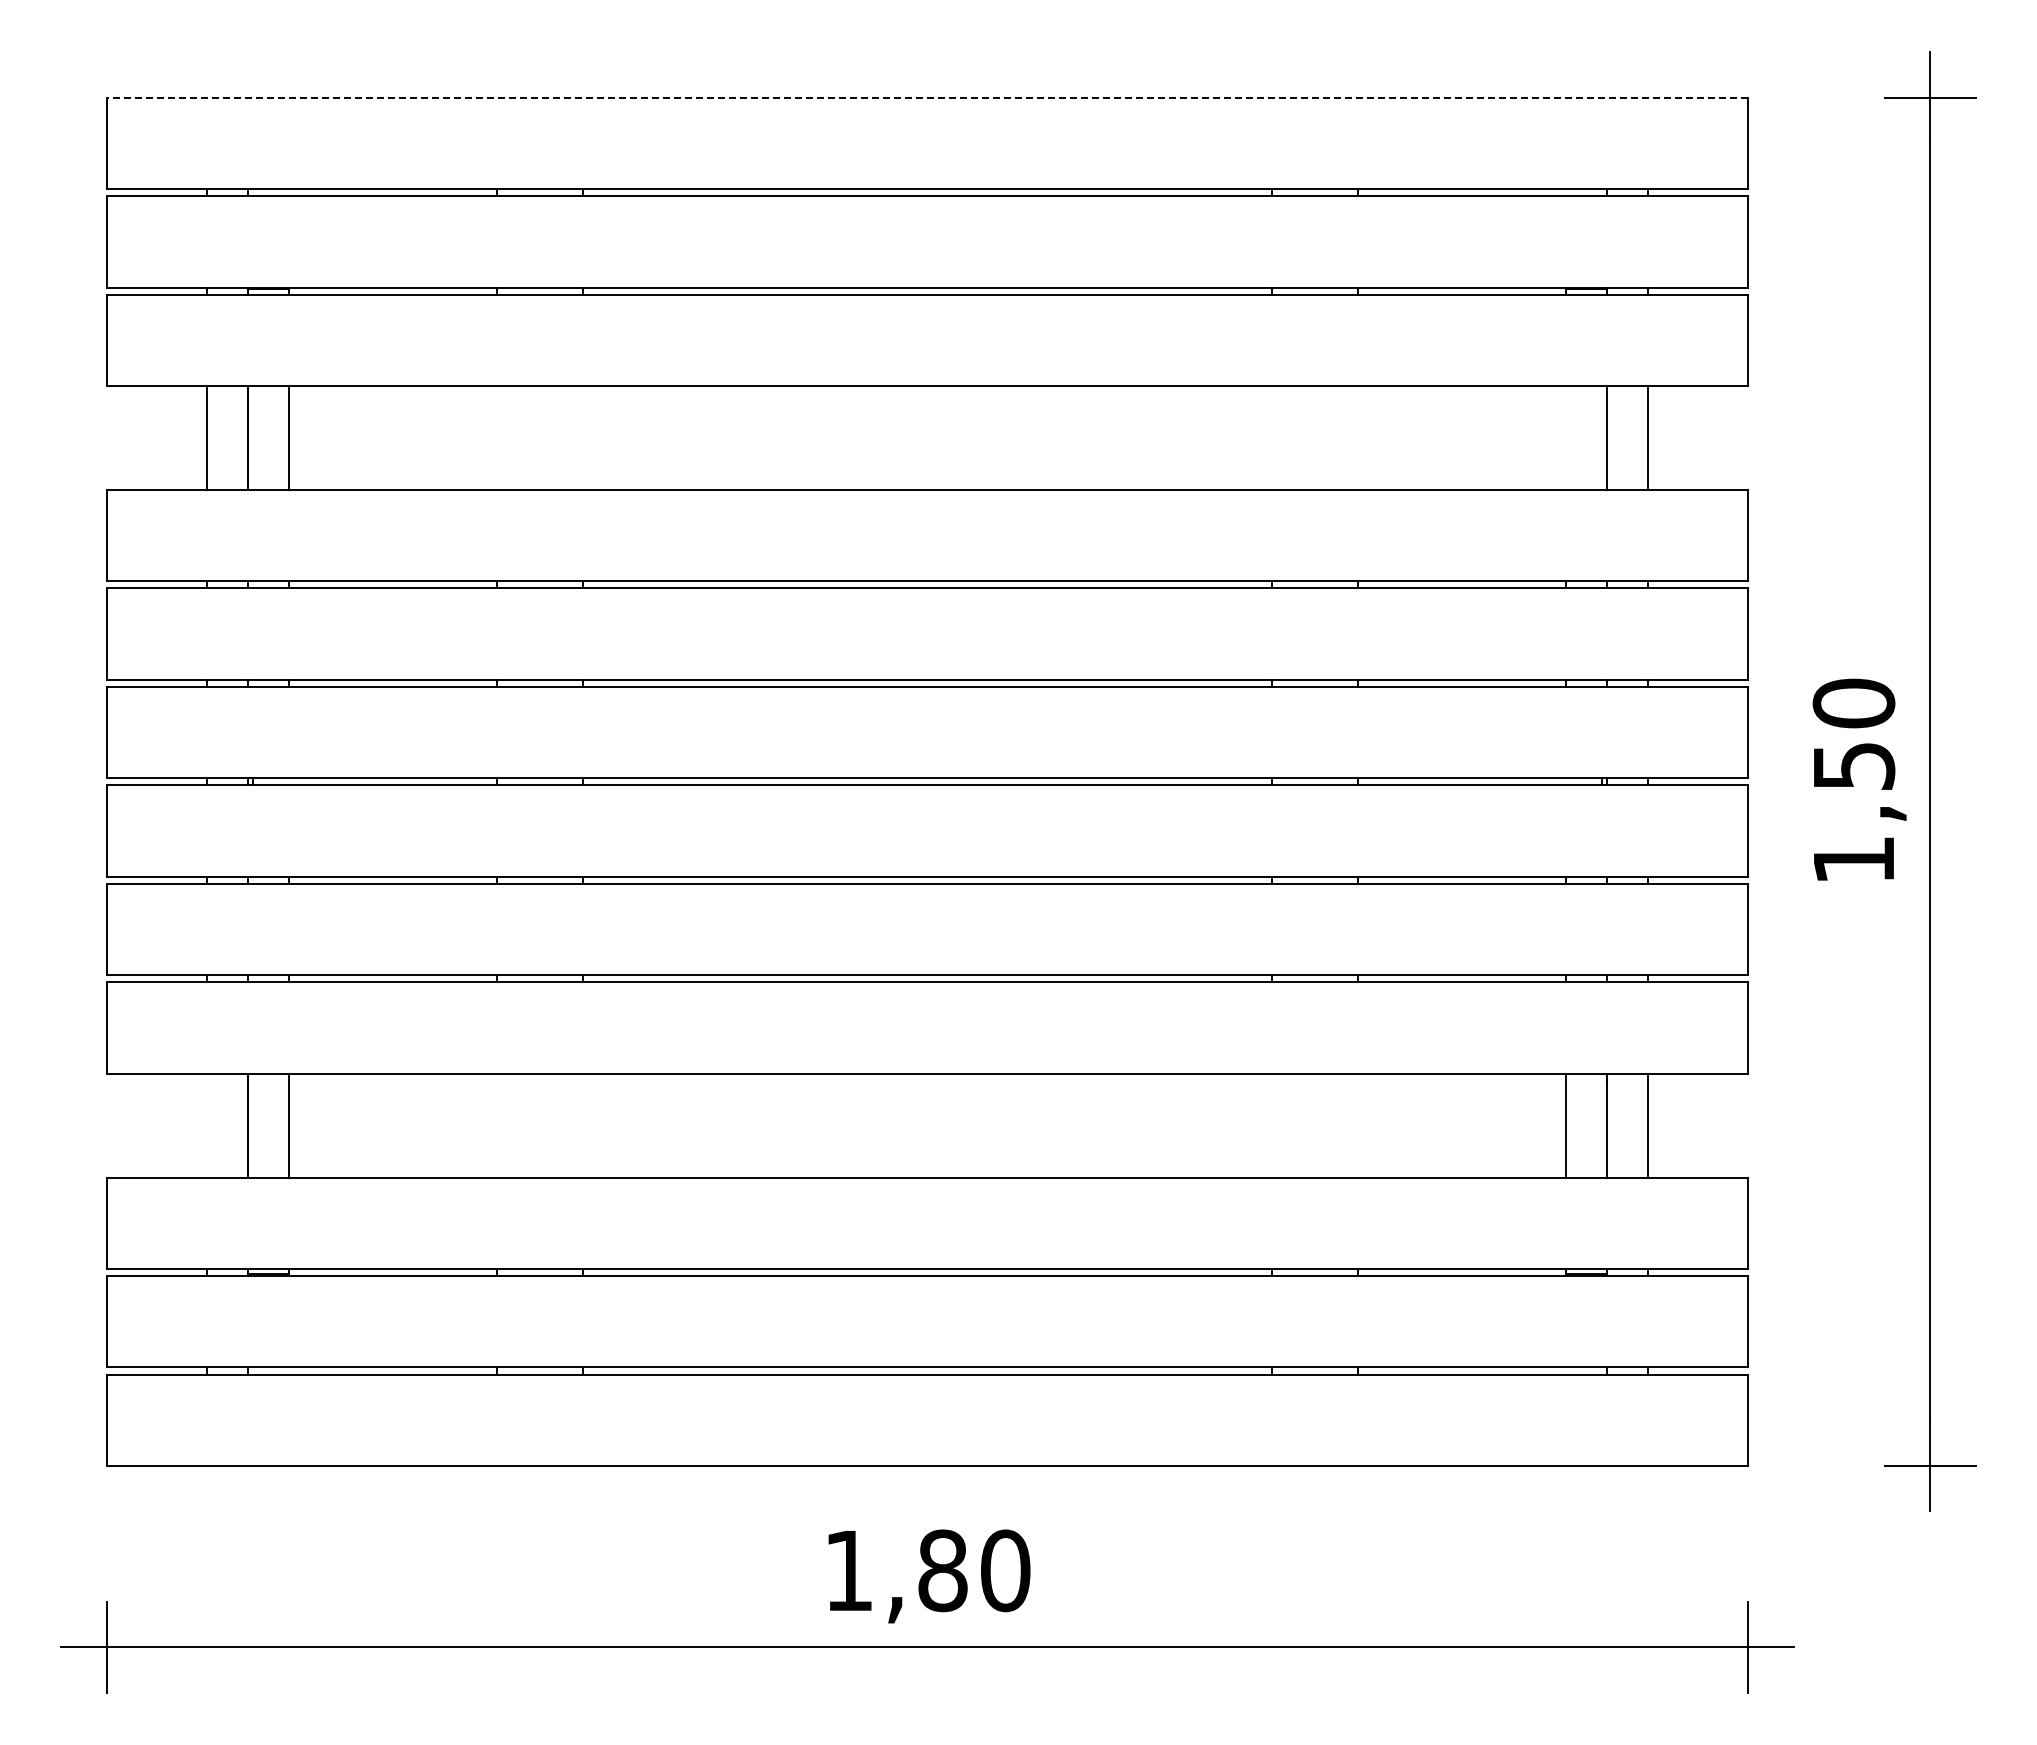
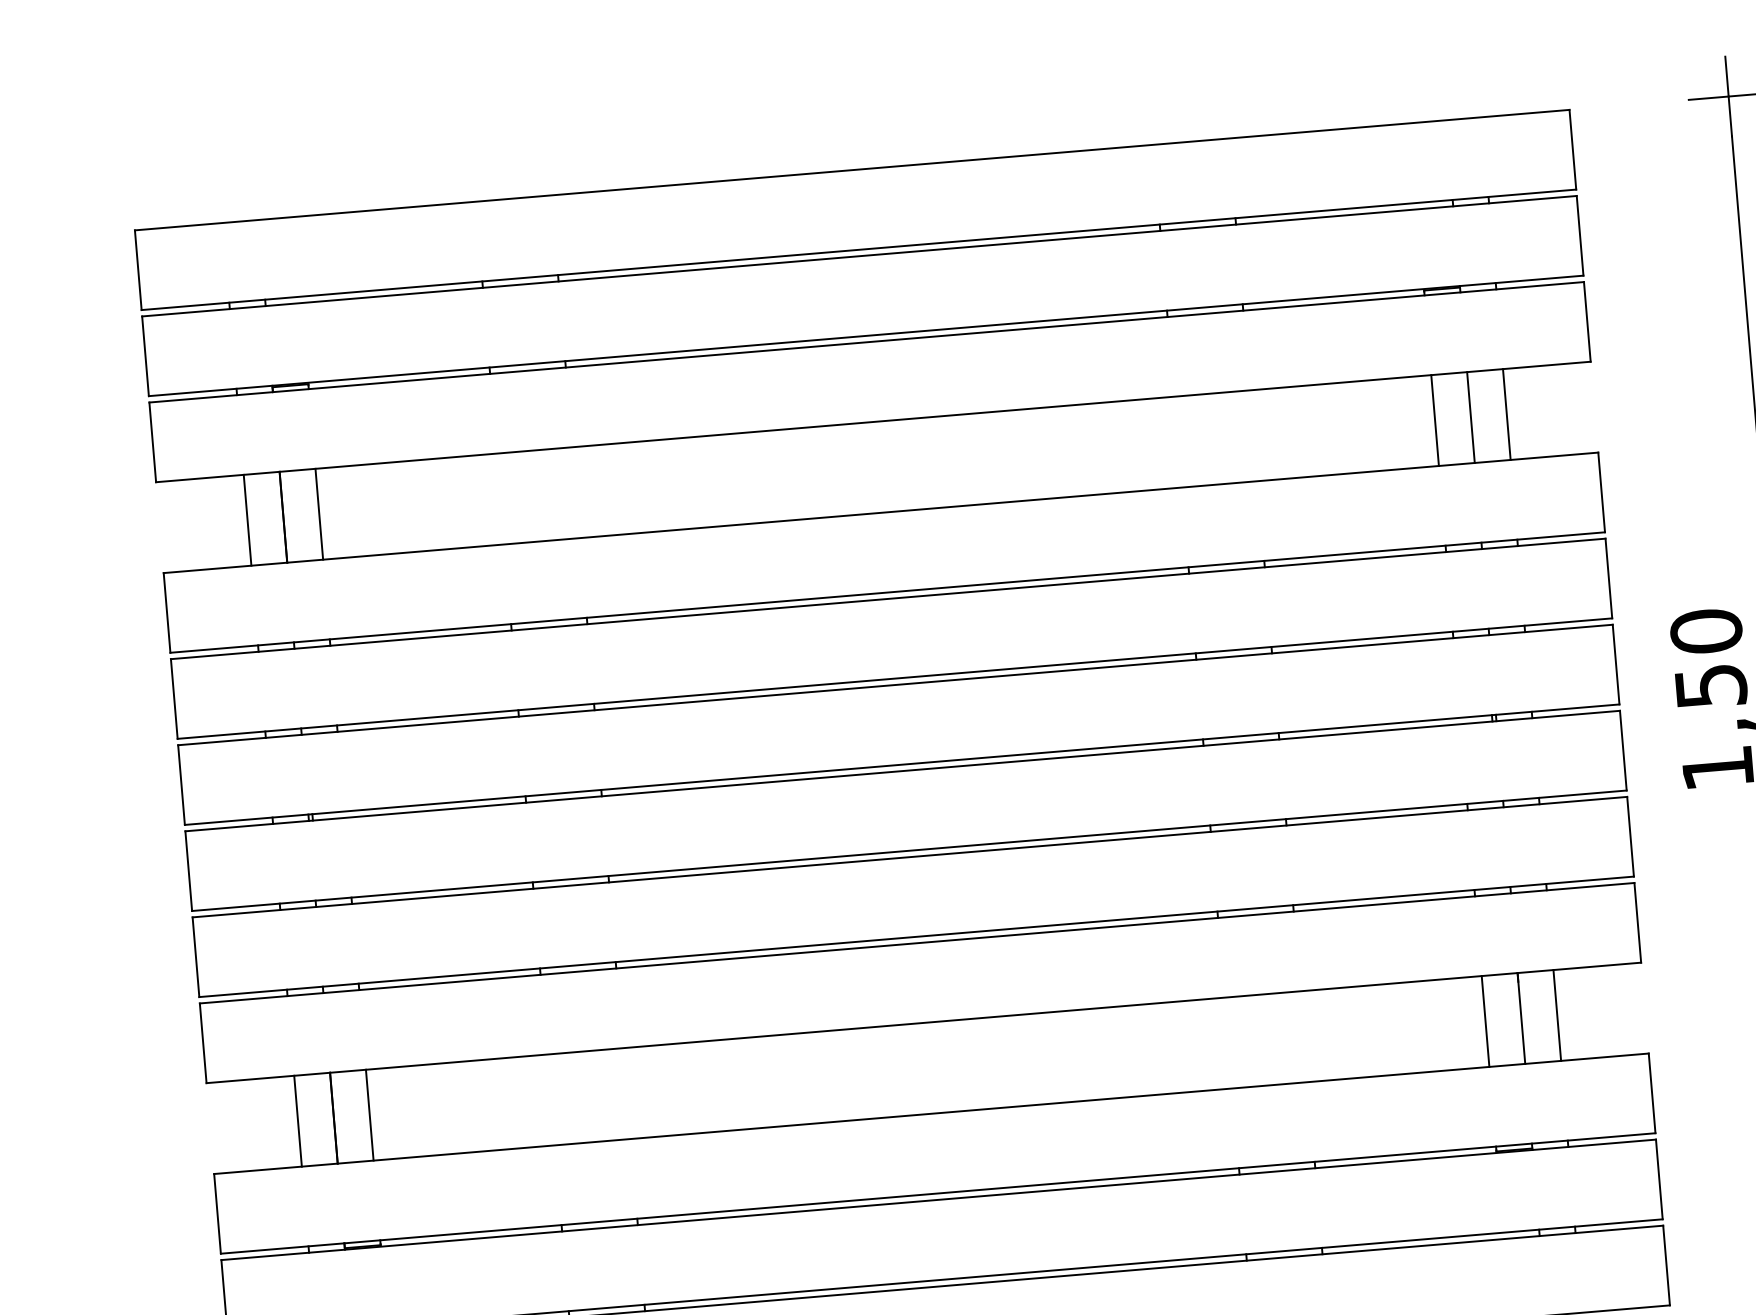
line: (927, 97) -> (852, 169), dashed -> solid
line: (1565, 437) -> (1434, 420), added
line: (207, 1125) -> (298, 1121), added

